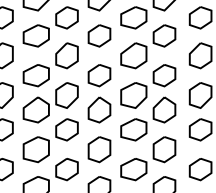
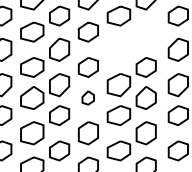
part: (147, 46) -> (131, 41), removed
part: (98, 109) -> (87, 97), size x0.6

